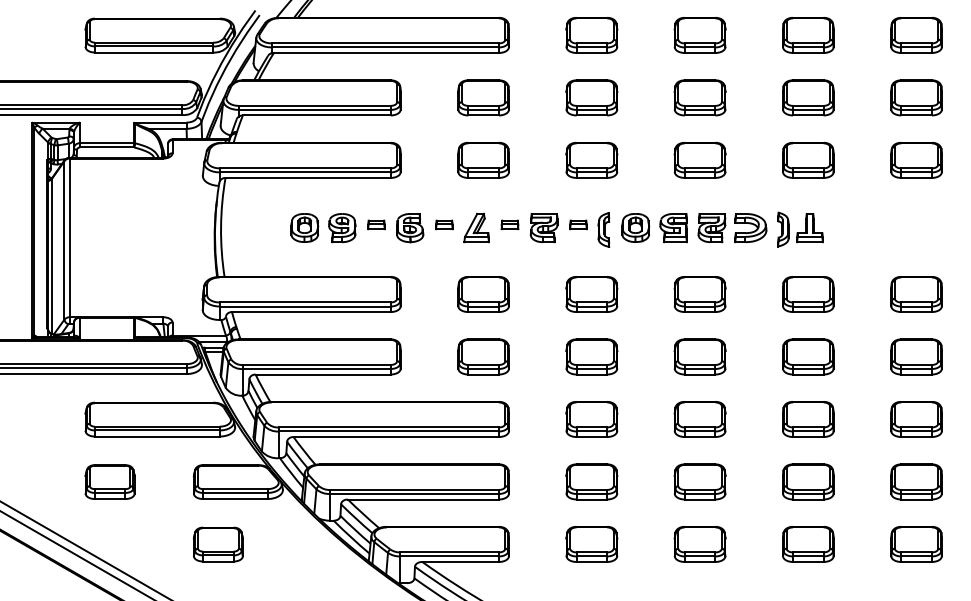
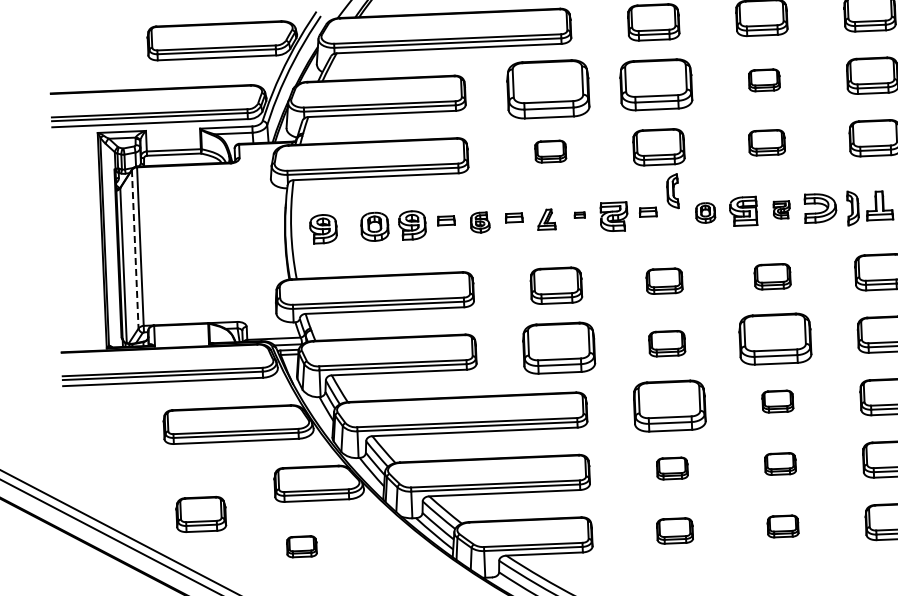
part: (483, 97) -> (547, 89), size x1.6
part: (591, 97) -> (655, 84), size x1.4
part: (699, 97) -> (763, 79), size x0.6
part: (483, 159) -> (550, 150), size x0.6
part: (699, 160) -> (766, 142), size x0.7
part: (509, 224) -> (579, 214), size x0.6
part: (476, 227) -> (546, 219), size x0.7
part: (635, 227) -> (705, 212), size x0.7
part: (253, 228) -> (323, 229), added
part: (410, 228) -> (480, 222), size x0.7
part: (711, 228) -> (781, 210), size x0.6
part: (603, 229) -> (672, 190), moved
line: (64, 240) -> (135, 249), solid -> dashed
part: (591, 294) -> (664, 281), size x0.7
part: (699, 294) -> (772, 276), size x0.7
part: (483, 356) -> (558, 347), size x1.4
part: (591, 356) -> (666, 343), size x0.7
part: (699, 356) -> (774, 338), size x1.4
part: (591, 419) -> (669, 406), size x1.4
part: (699, 419) -> (777, 401), size x0.6
part: (109, 481) -> (200, 513), moved
part: (591, 481) -> (671, 468), size x0.6
part: (699, 481) -> (779, 463), size x0.6
part: (218, 544) -> (301, 546), size x0.6
part: (591, 544) -> (674, 531), size x0.7
part: (699, 544) -> (782, 526), size x0.6

